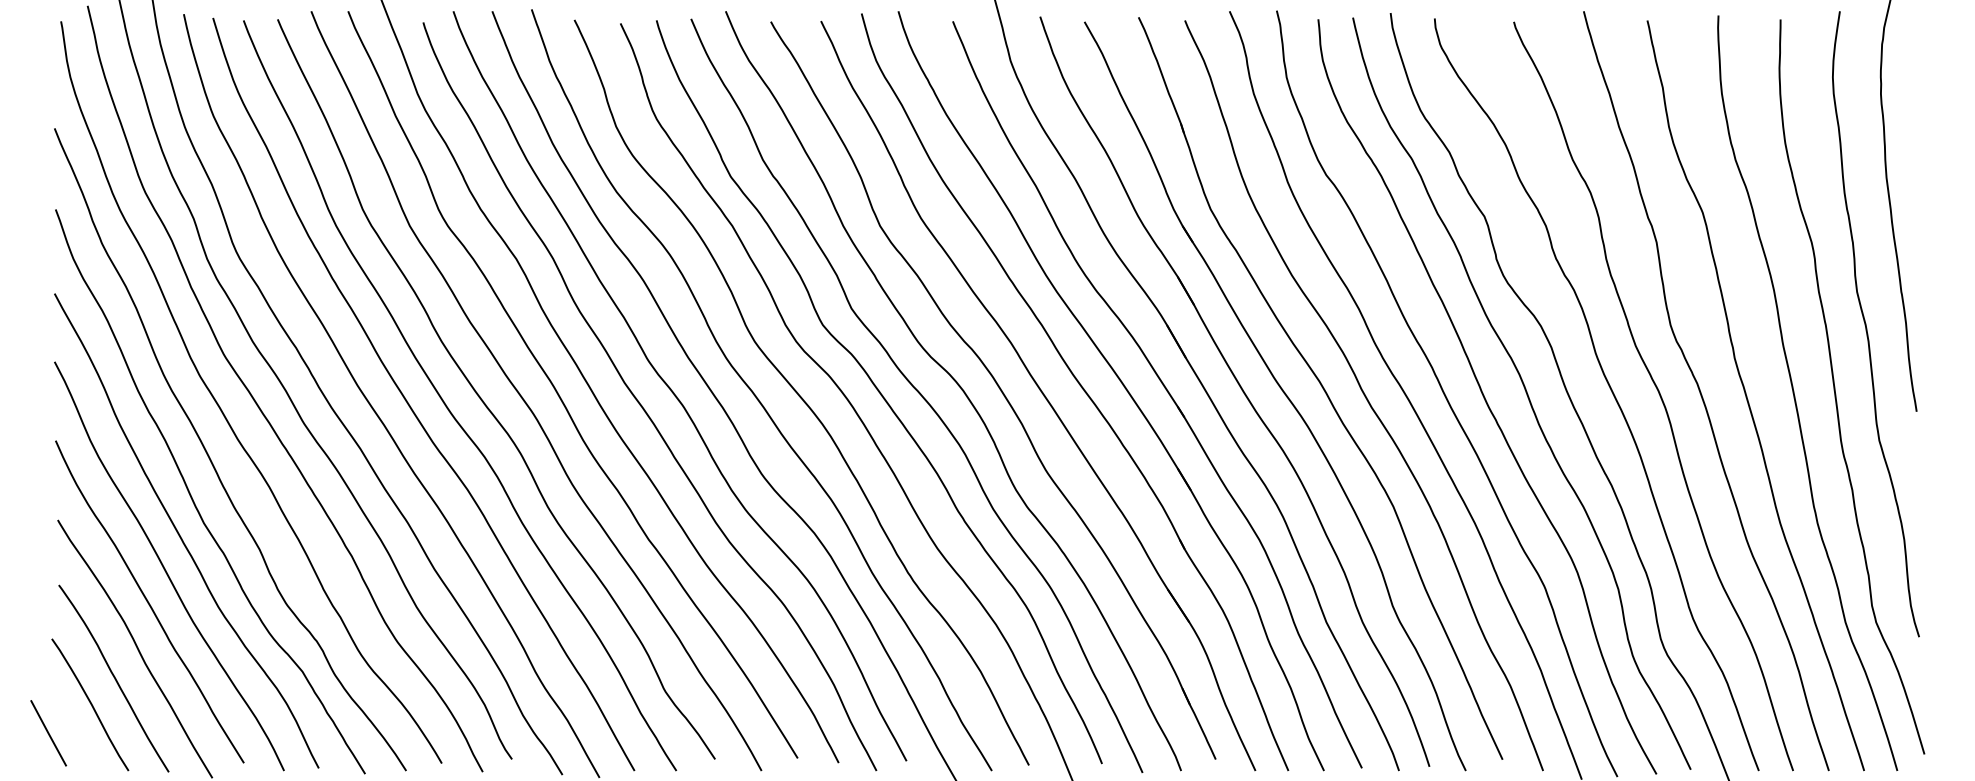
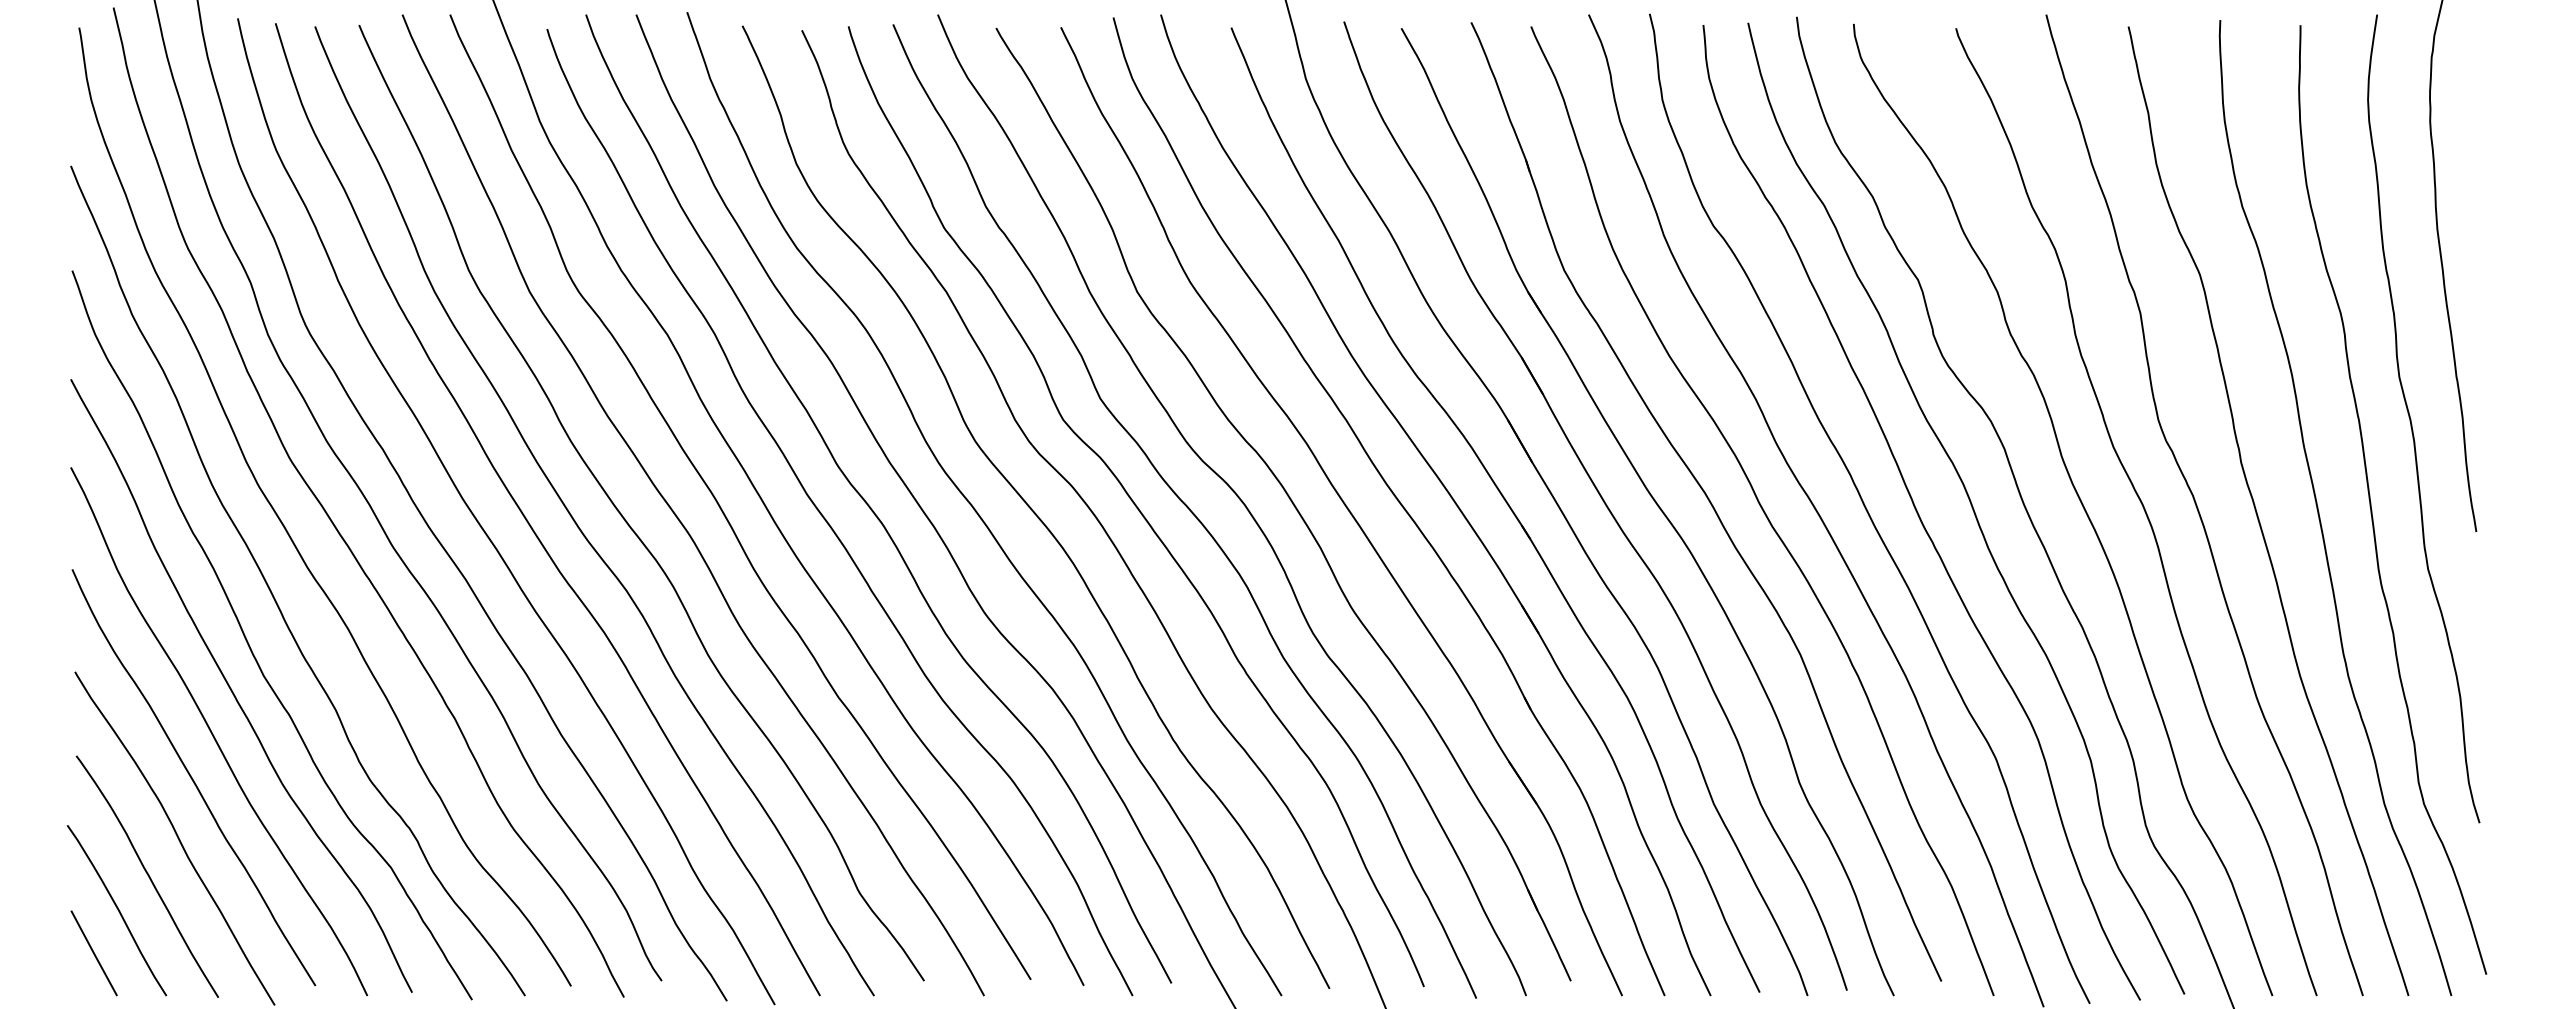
line: (48, 733) -> (93, 953), moved

